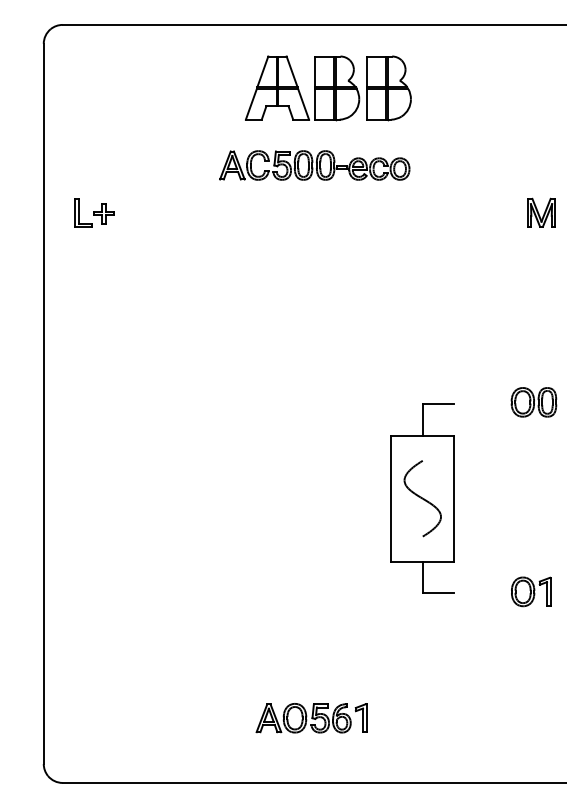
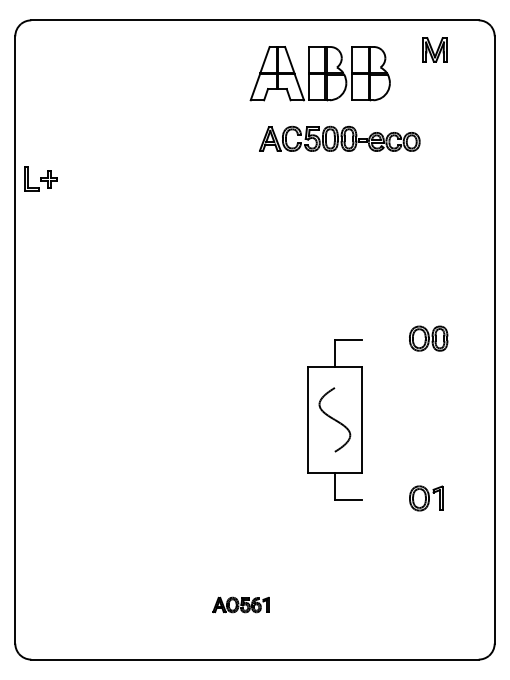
part: (327, 87) -> (319, 73), moved
part: (314, 164) -> (339, 138), moved
part: (93, 212) -> (40, 178), moved
part: (540, 212) -> (434, 49), moved
part: (310, 717) -> (240, 604), size x0.6

